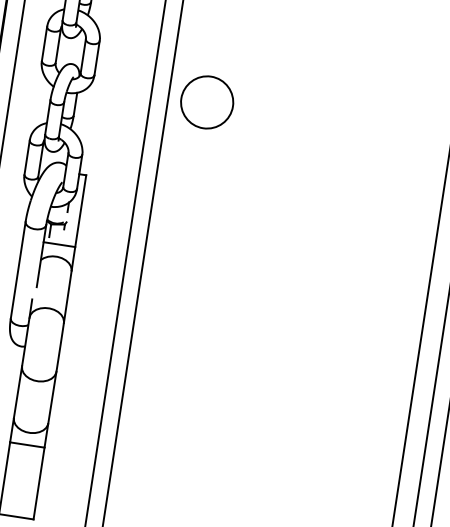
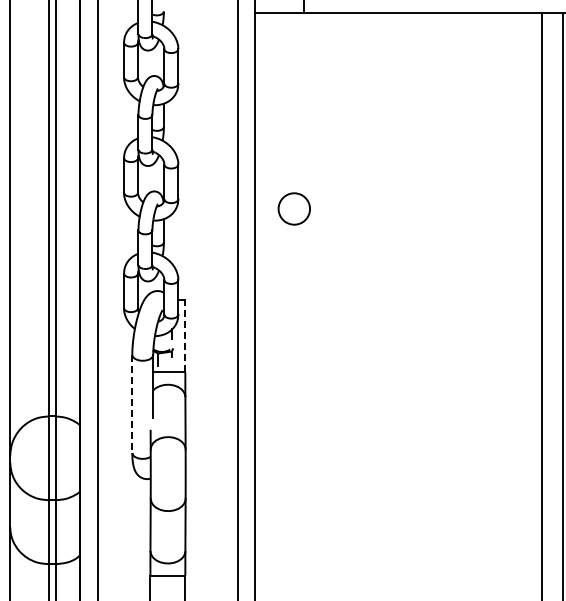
circle: (207, 102) -> (294, 208), size x0.6
line: (80, 210) -> (185, 335), solid -> dashed
line: (18, 270) -> (132, 404), solid -> dashed

